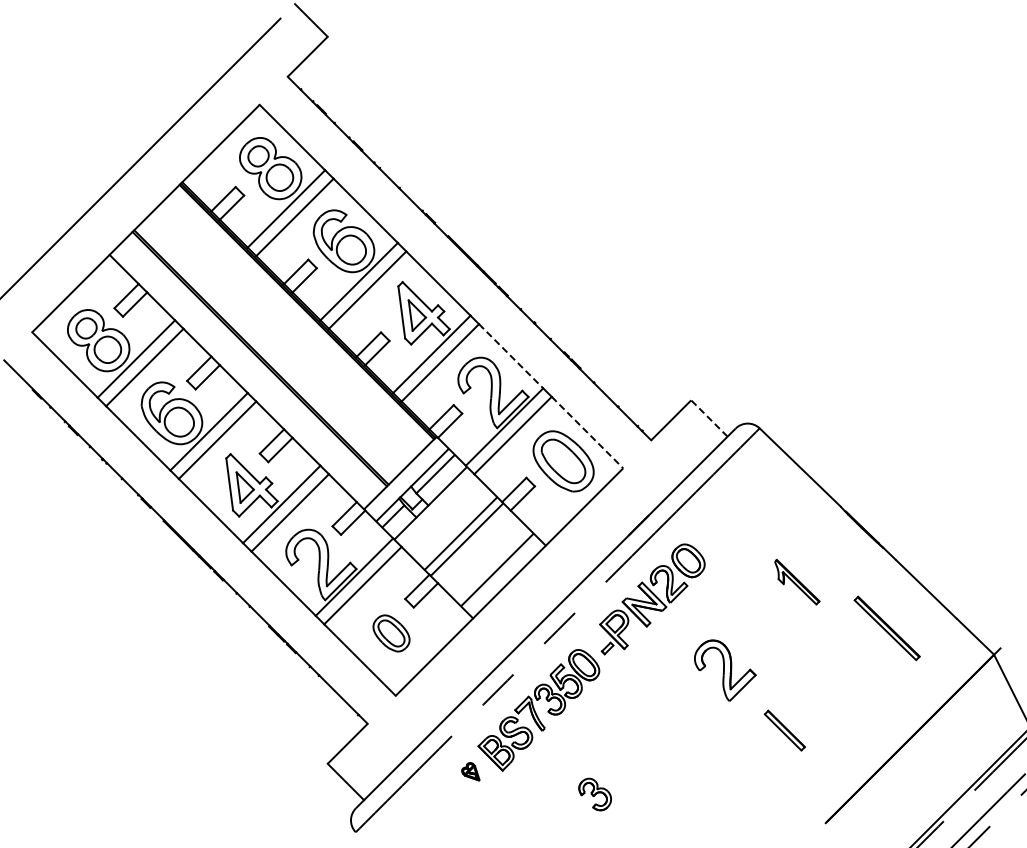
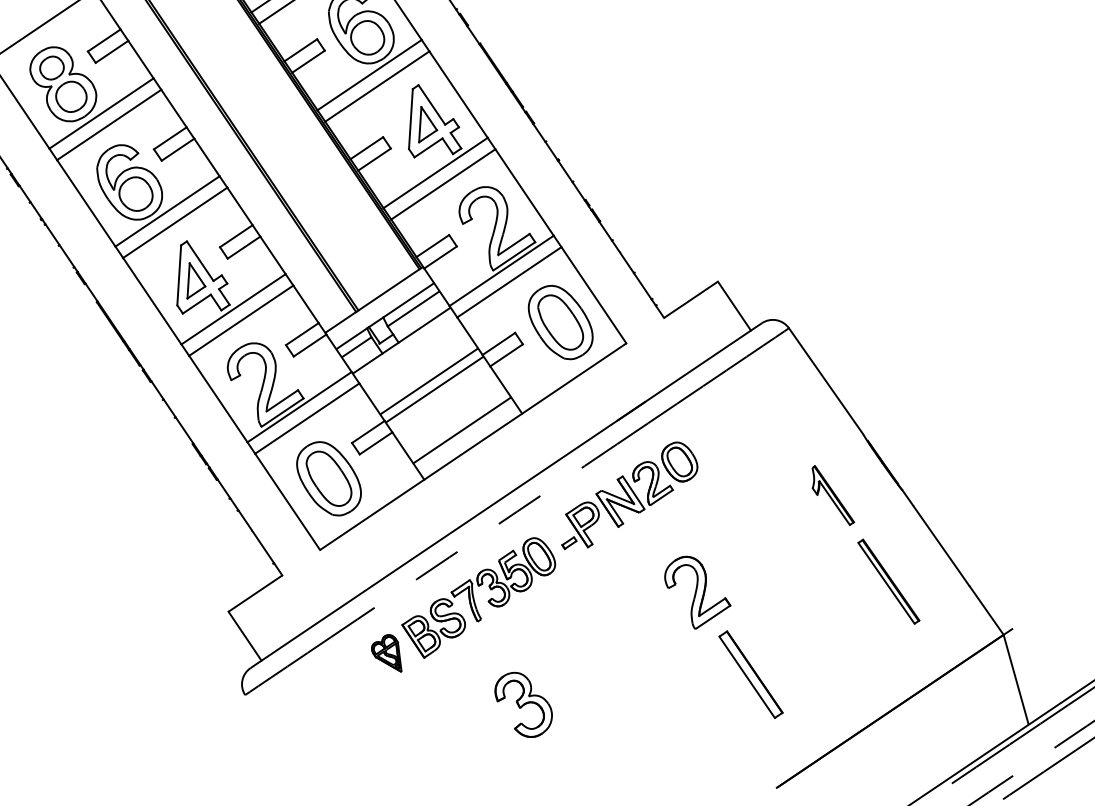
line: (511, 356) -> (524, 192), dashed -> solid
line: (709, 418) -> (734, 306), dashed -> solid
line: (587, 432) -> (593, 295), dashed -> solid
part: (797, 582) -> (833, 496), moved
part: (391, 633) -> (328, 478), size x1.67
part: (784, 730) -> (750, 674), size x1.67
part: (470, 771) -> (387, 651), size x1.67
part: (594, 794) -> (522, 704), size x1.67

